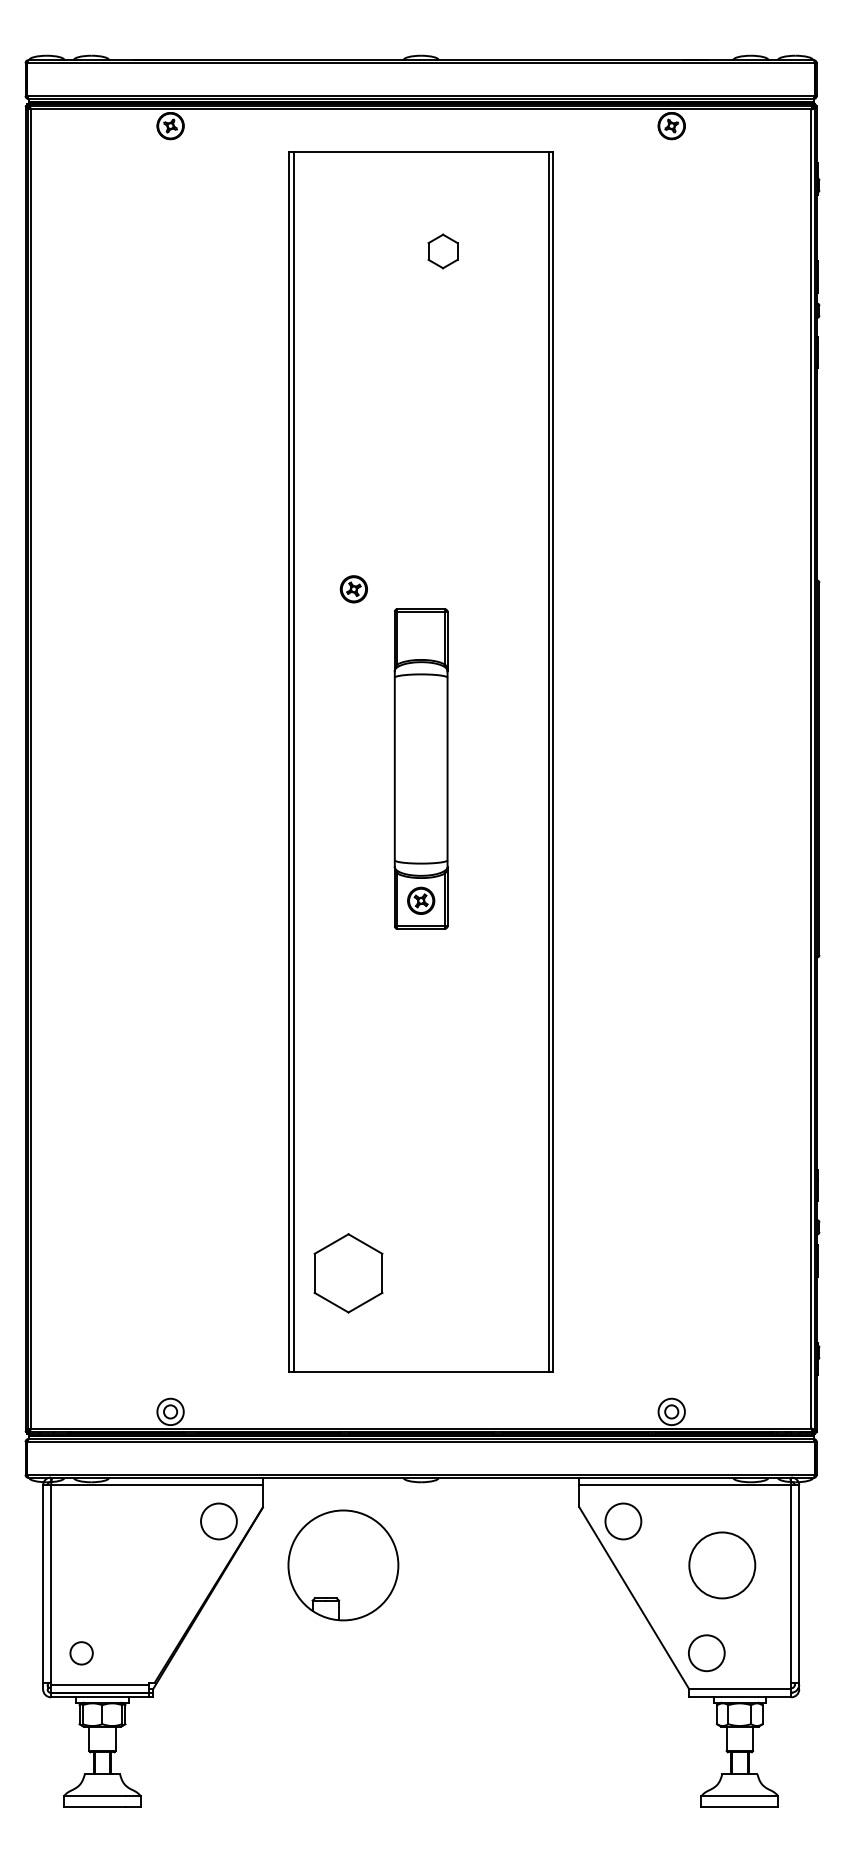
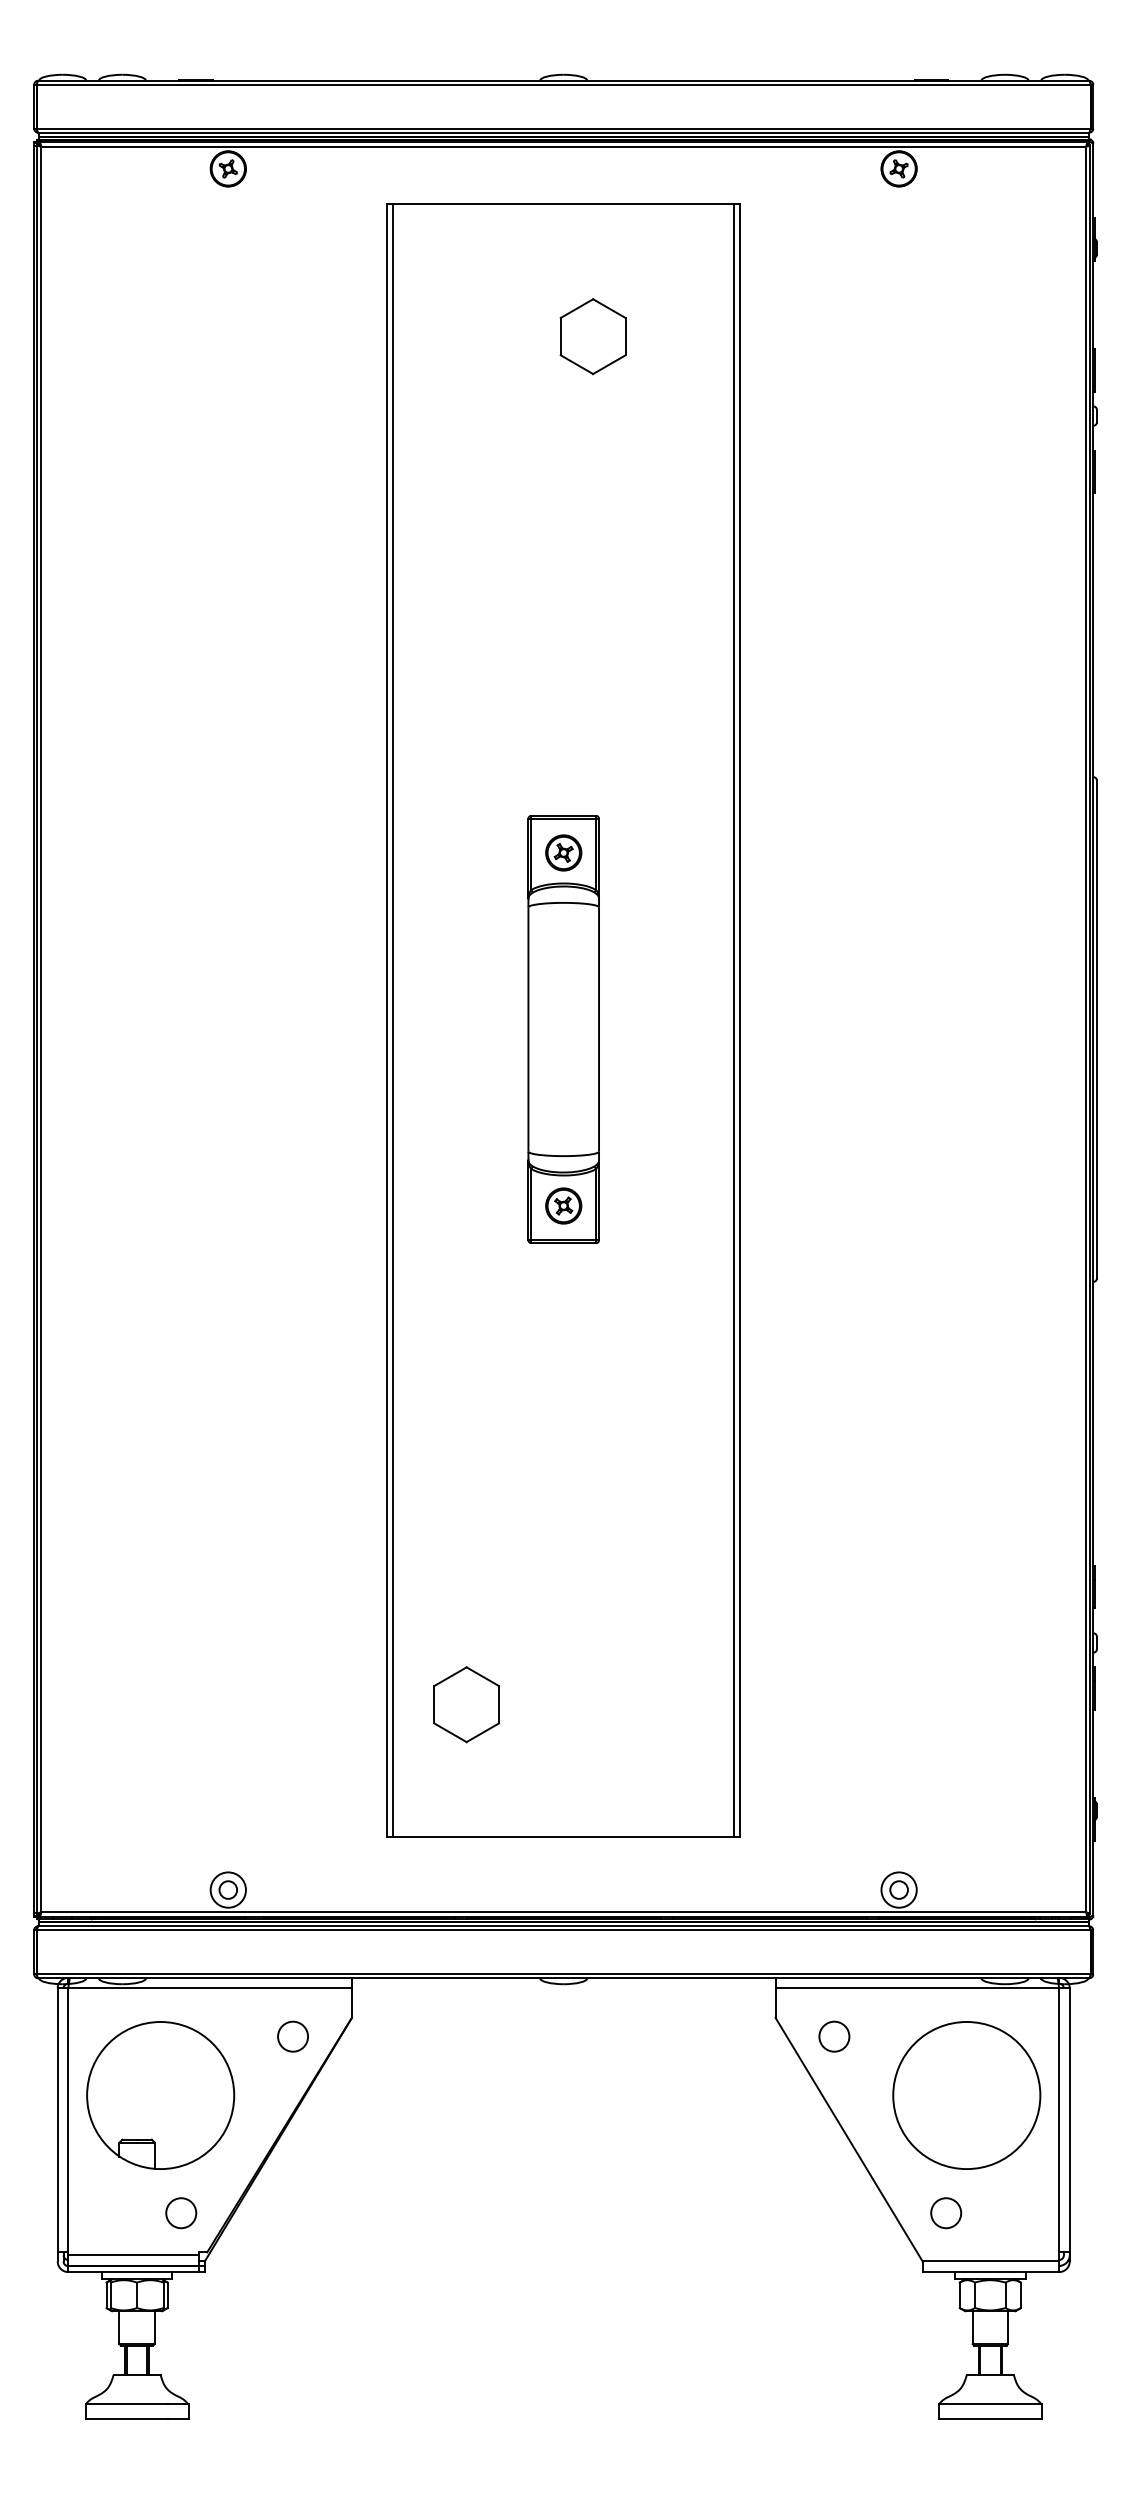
part: (442, 251) -> (592, 336), size x1.67
part: (353, 588) -> (563, 852), moved
part: (348, 1273) -> (466, 1704), size x0.71
circle: (219, 1521) -> (293, 2036), size x0.62
circle: (623, 1521) -> (834, 2036), size x0.62
part: (343, 1565) -> (160, 2095), moved
circle: (722, 1565) -> (966, 2095), size x1.67
circle: (81, 1653) -> (181, 2213), moved
circle: (707, 1653) -> (946, 2213), size x0.62

